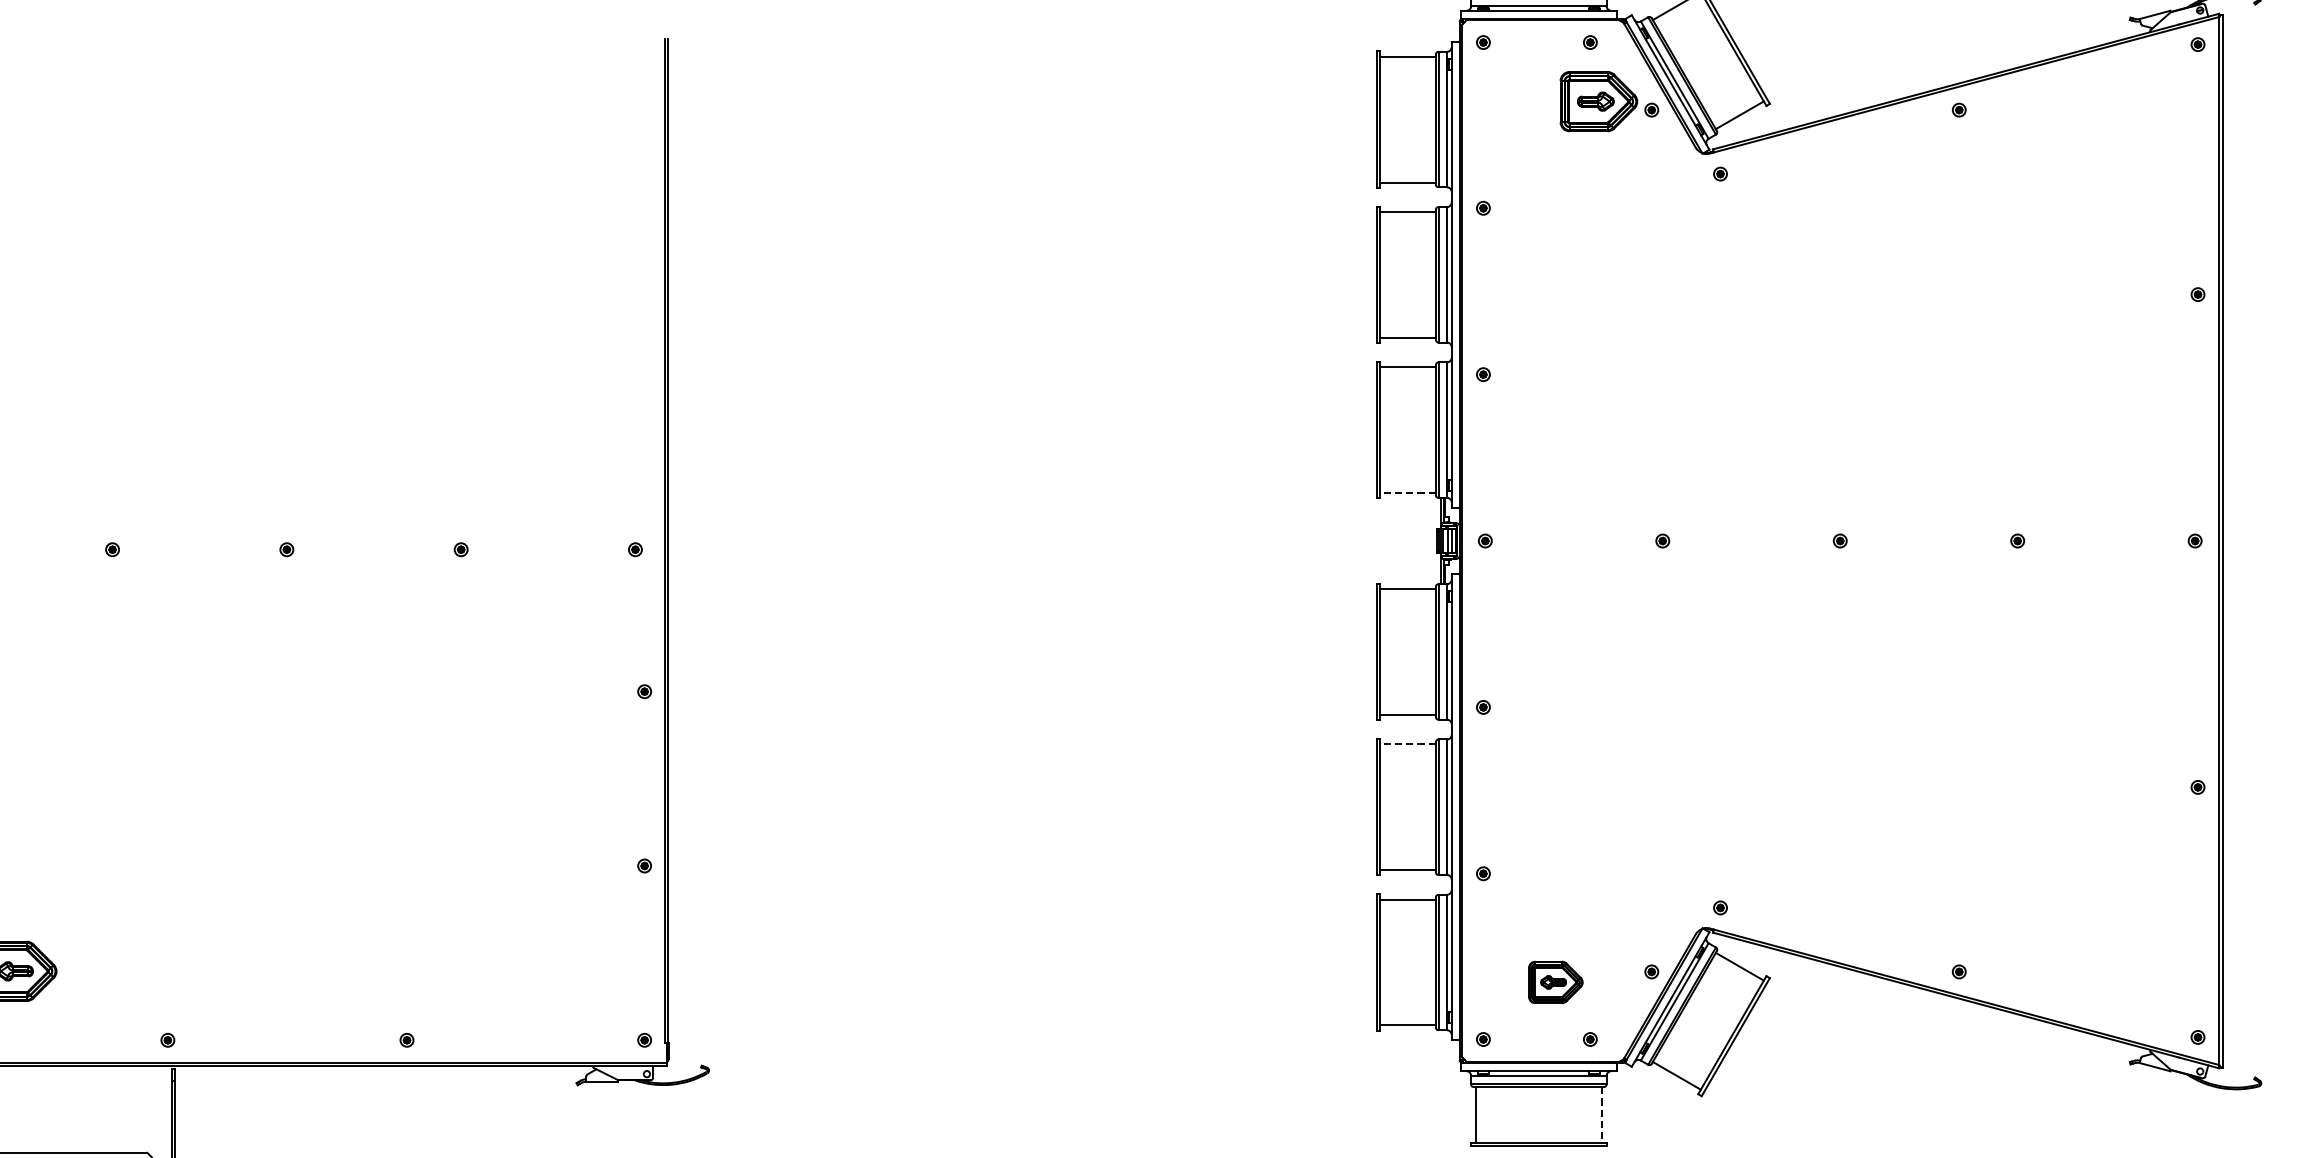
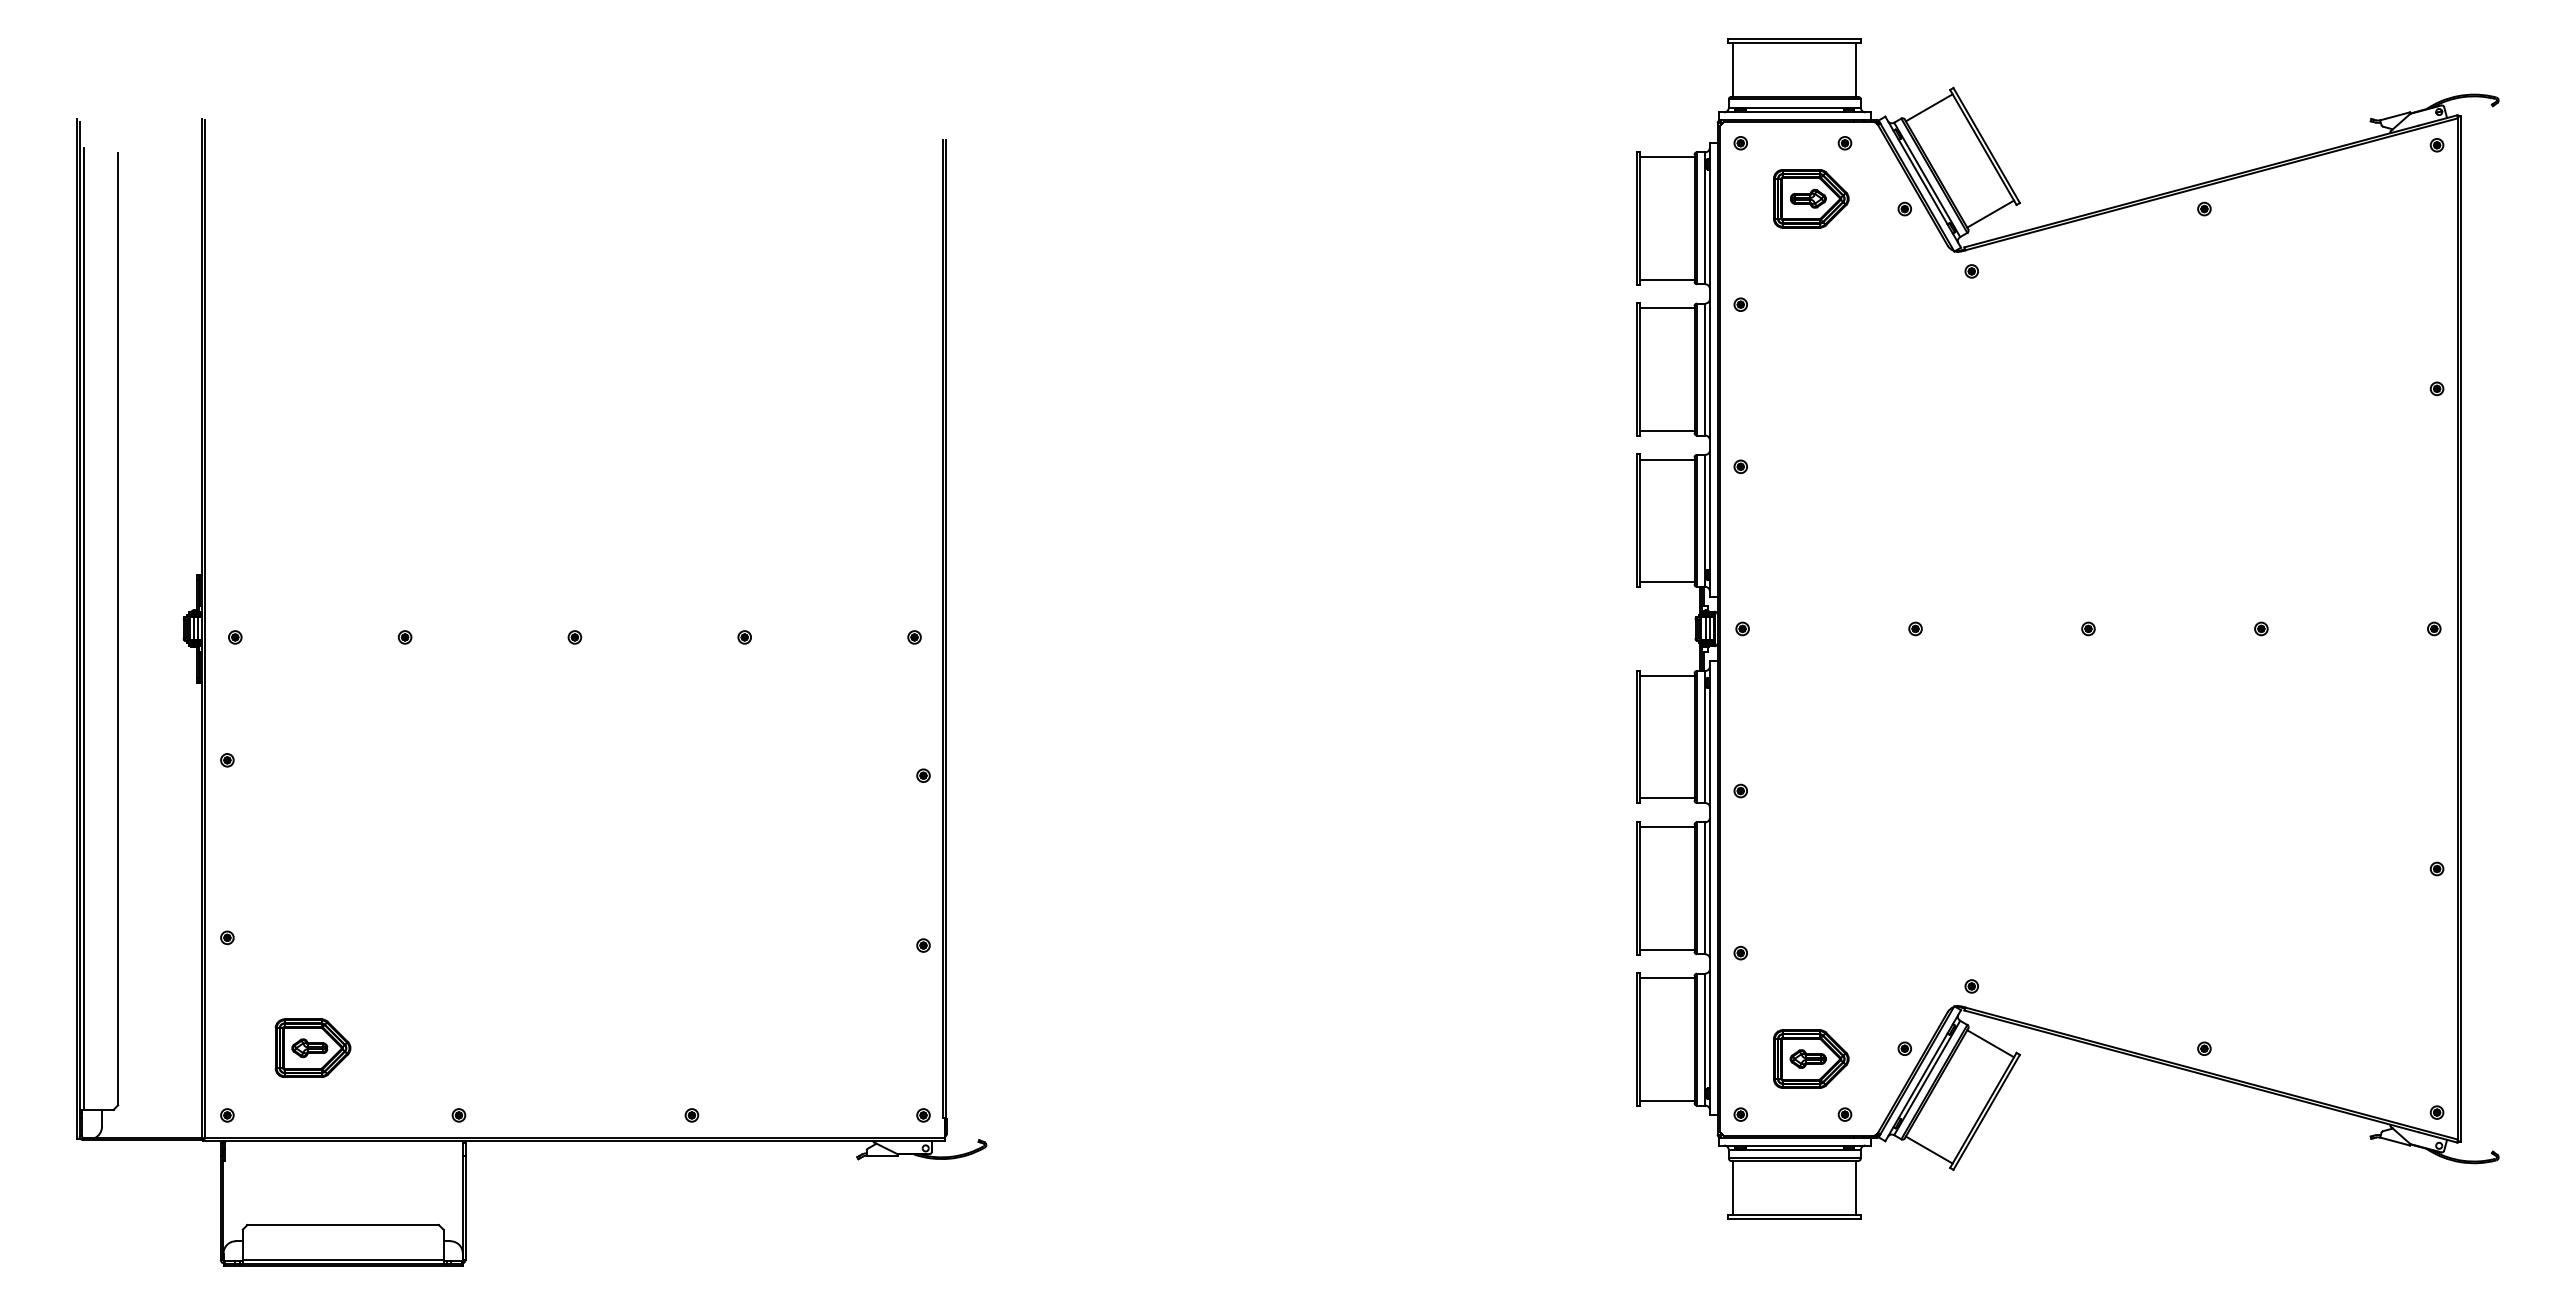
part: (1599, 101) -> (1811, 198), moved
line: (1407, 493) -> (1666, 582), dashed -> solid
line: (1407, 743) -> (1666, 826), dashed -> solid
part: (1555, 981) -> (1811, 1058), size x1.43
line: (1602, 1115) -> (1856, 1188), dashed -> solid

